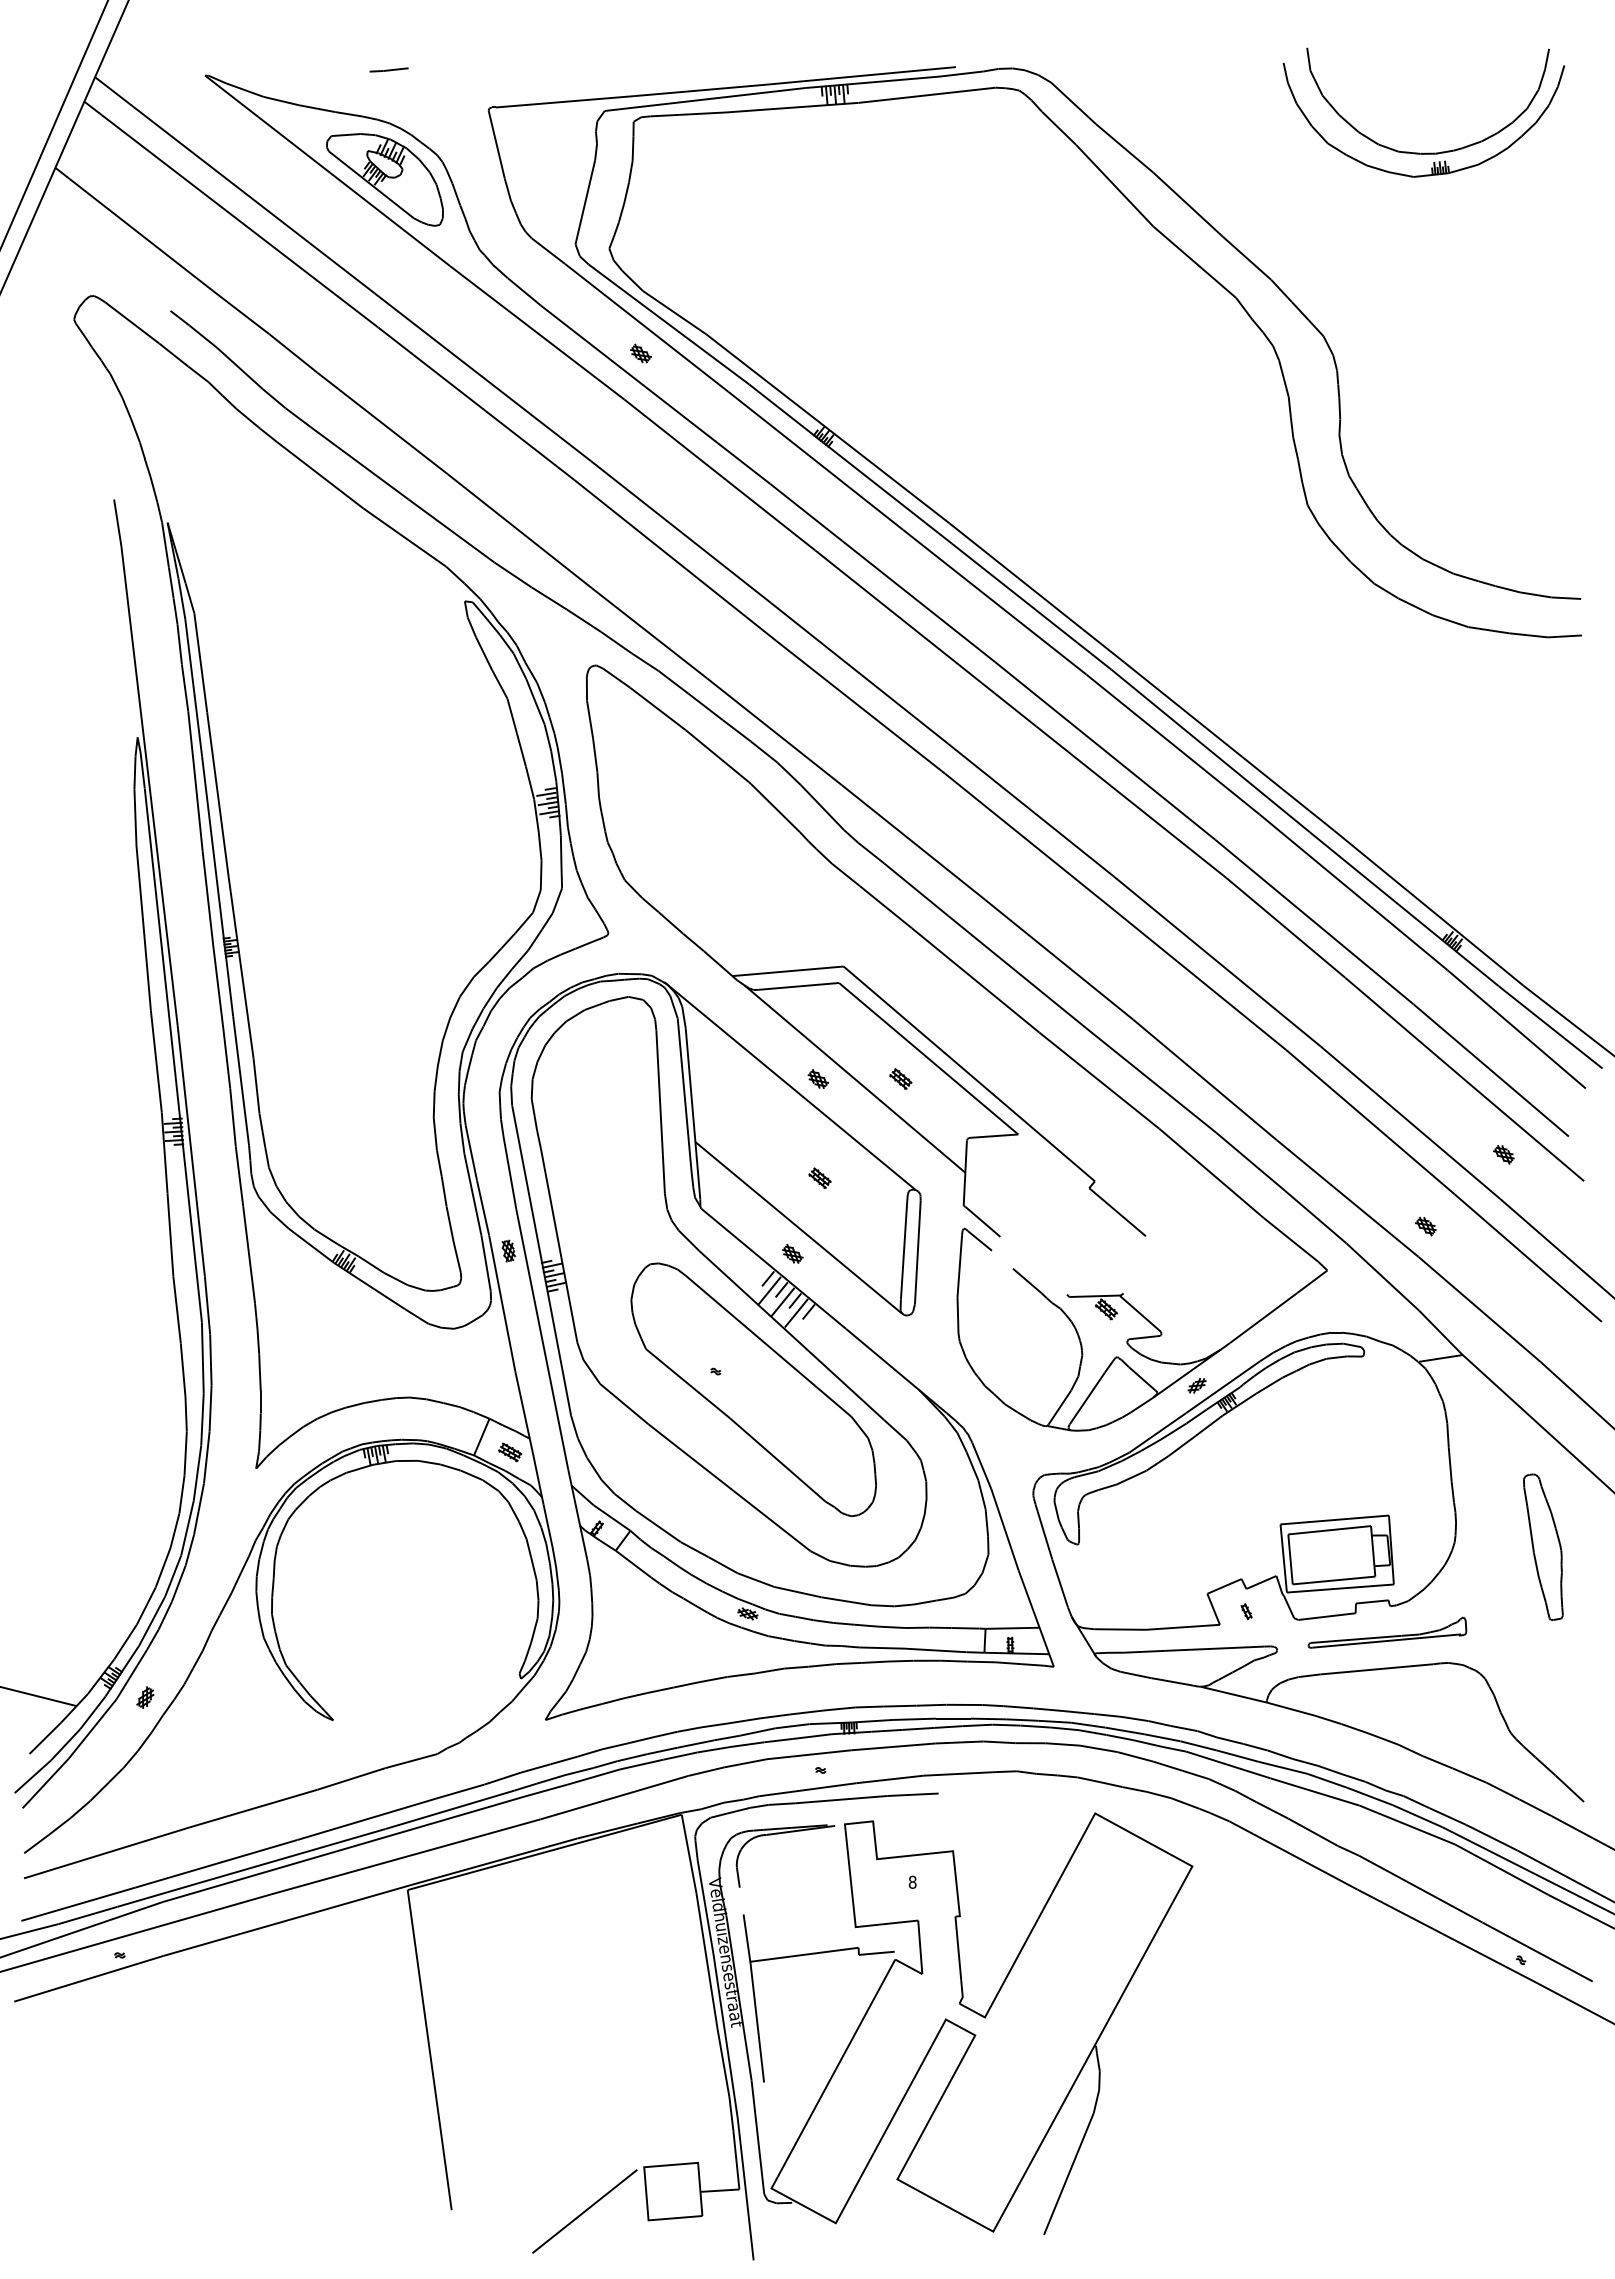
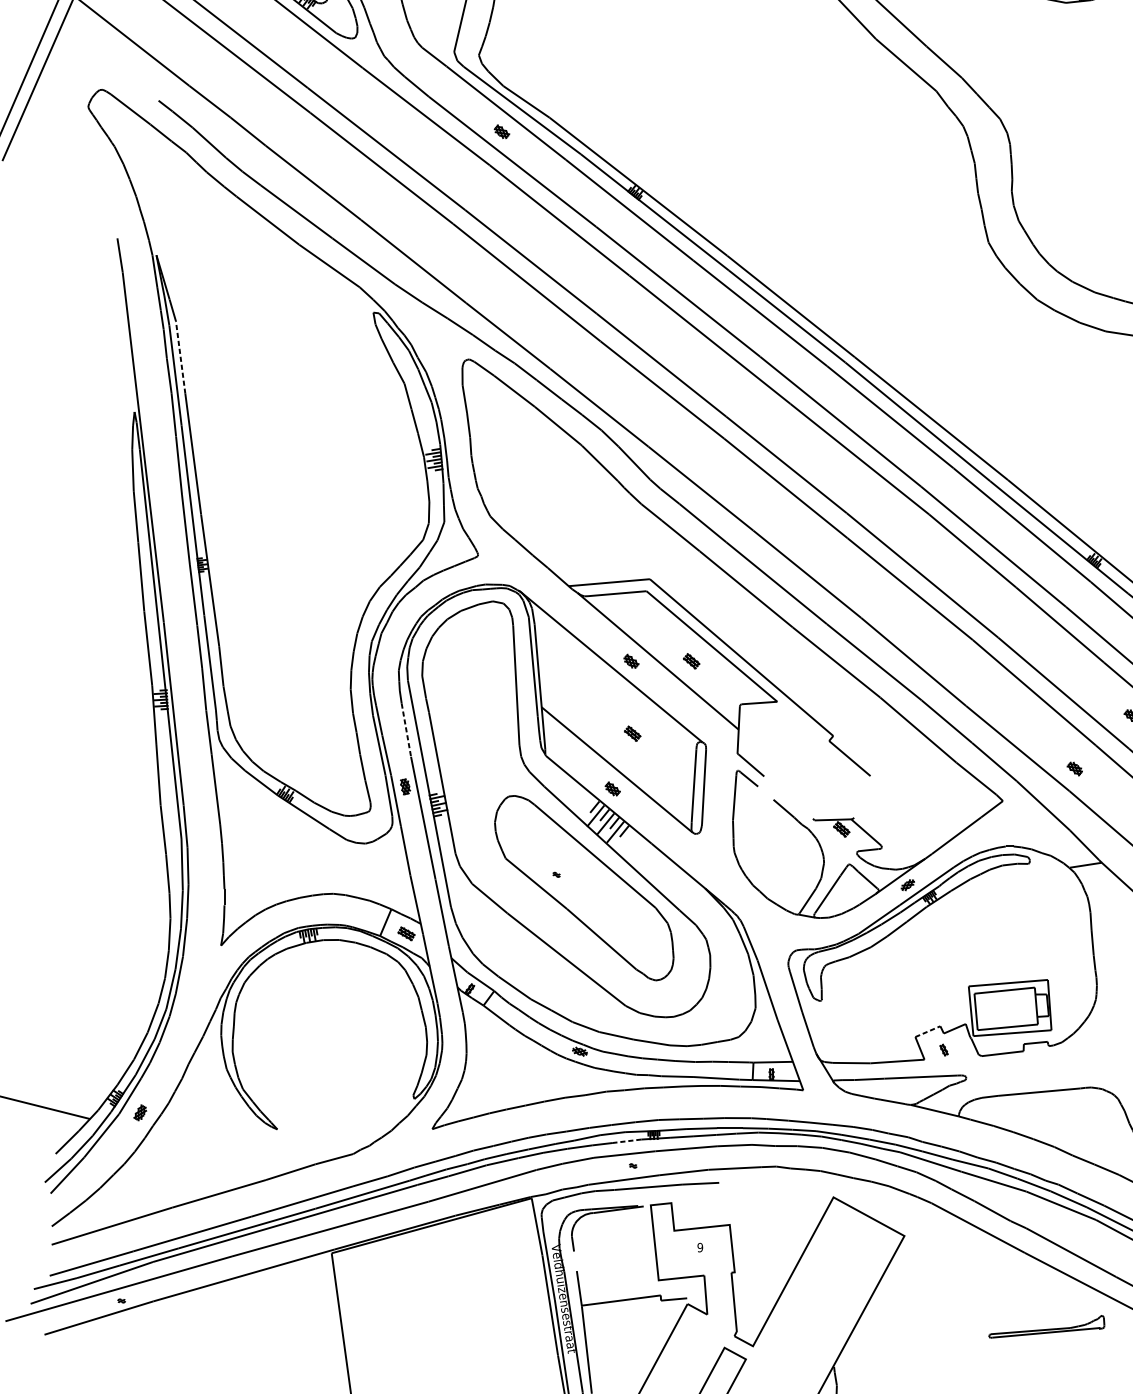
line: (200, 662) -> (180, 357), solid -> dashed
line: (510, 1173) -> (406, 730), solid -> dashed
line: (1224, 1586) -> (927, 1031), solid -> dashed
part: (1387, 1632) -> (1046, 1326), moved
line: (812, 1736) -> (627, 1141), solid -> dashed
text: (912, 1882) -> (700, 1247), 8 -> 9

